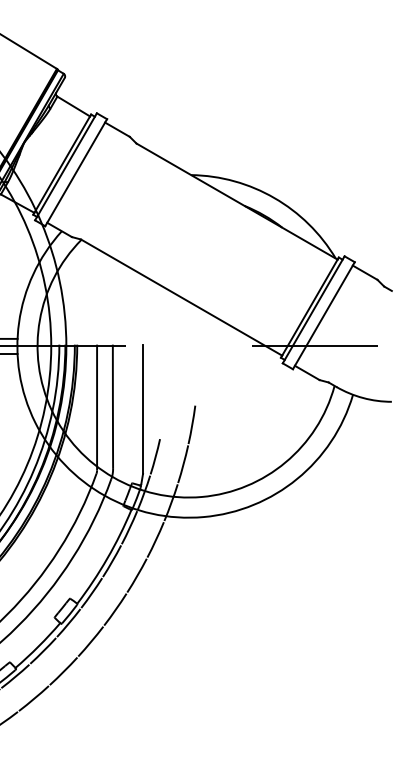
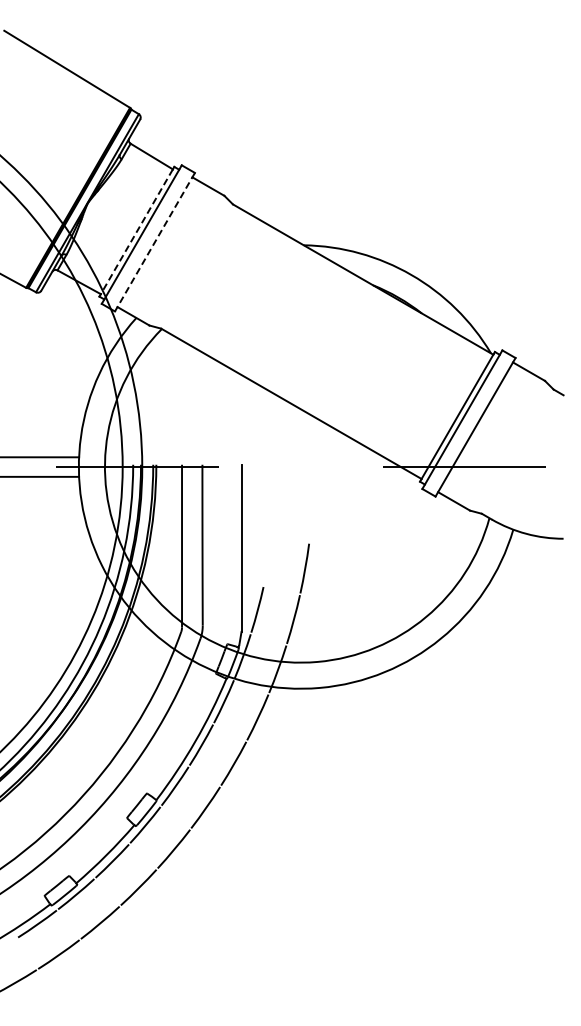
line: (61, 164) -> (136, 231), solid -> dashed
line: (75, 172) -> (154, 242), solid -> dashed

